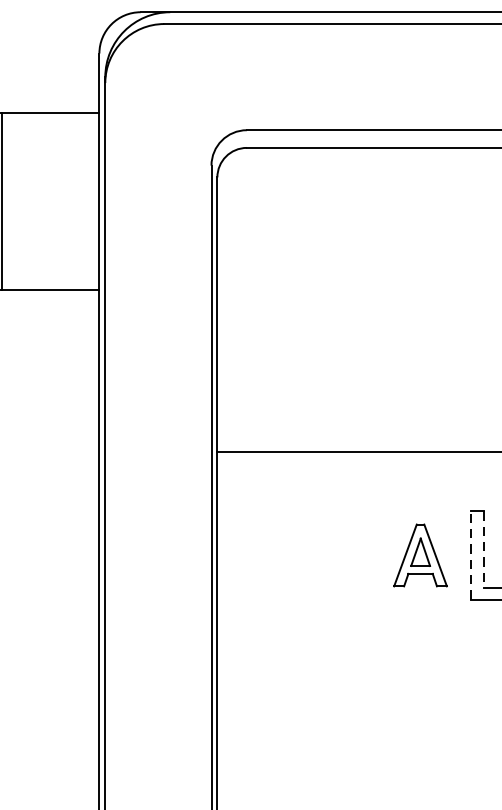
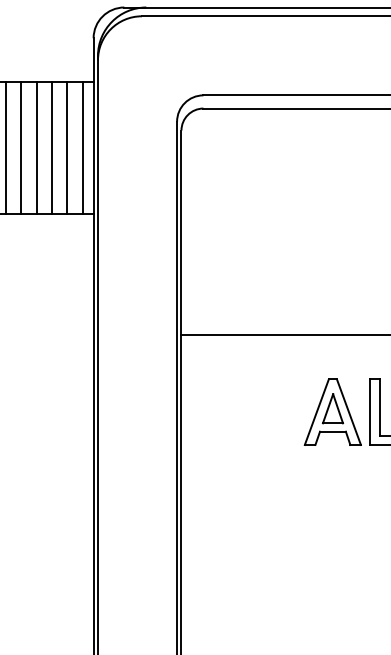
line: (22, 201) -> (36, 148), added
line: (42, 201) -> (51, 148), added
line: (64, 201) -> (67, 148), added
line: (84, 201) -> (82, 148), added
line: (484, 550) -> (380, 408), dashed -> solid
part: (420, 554) -> (332, 411), size x1.43
line: (471, 556) -> (370, 412), dashed -> solid

